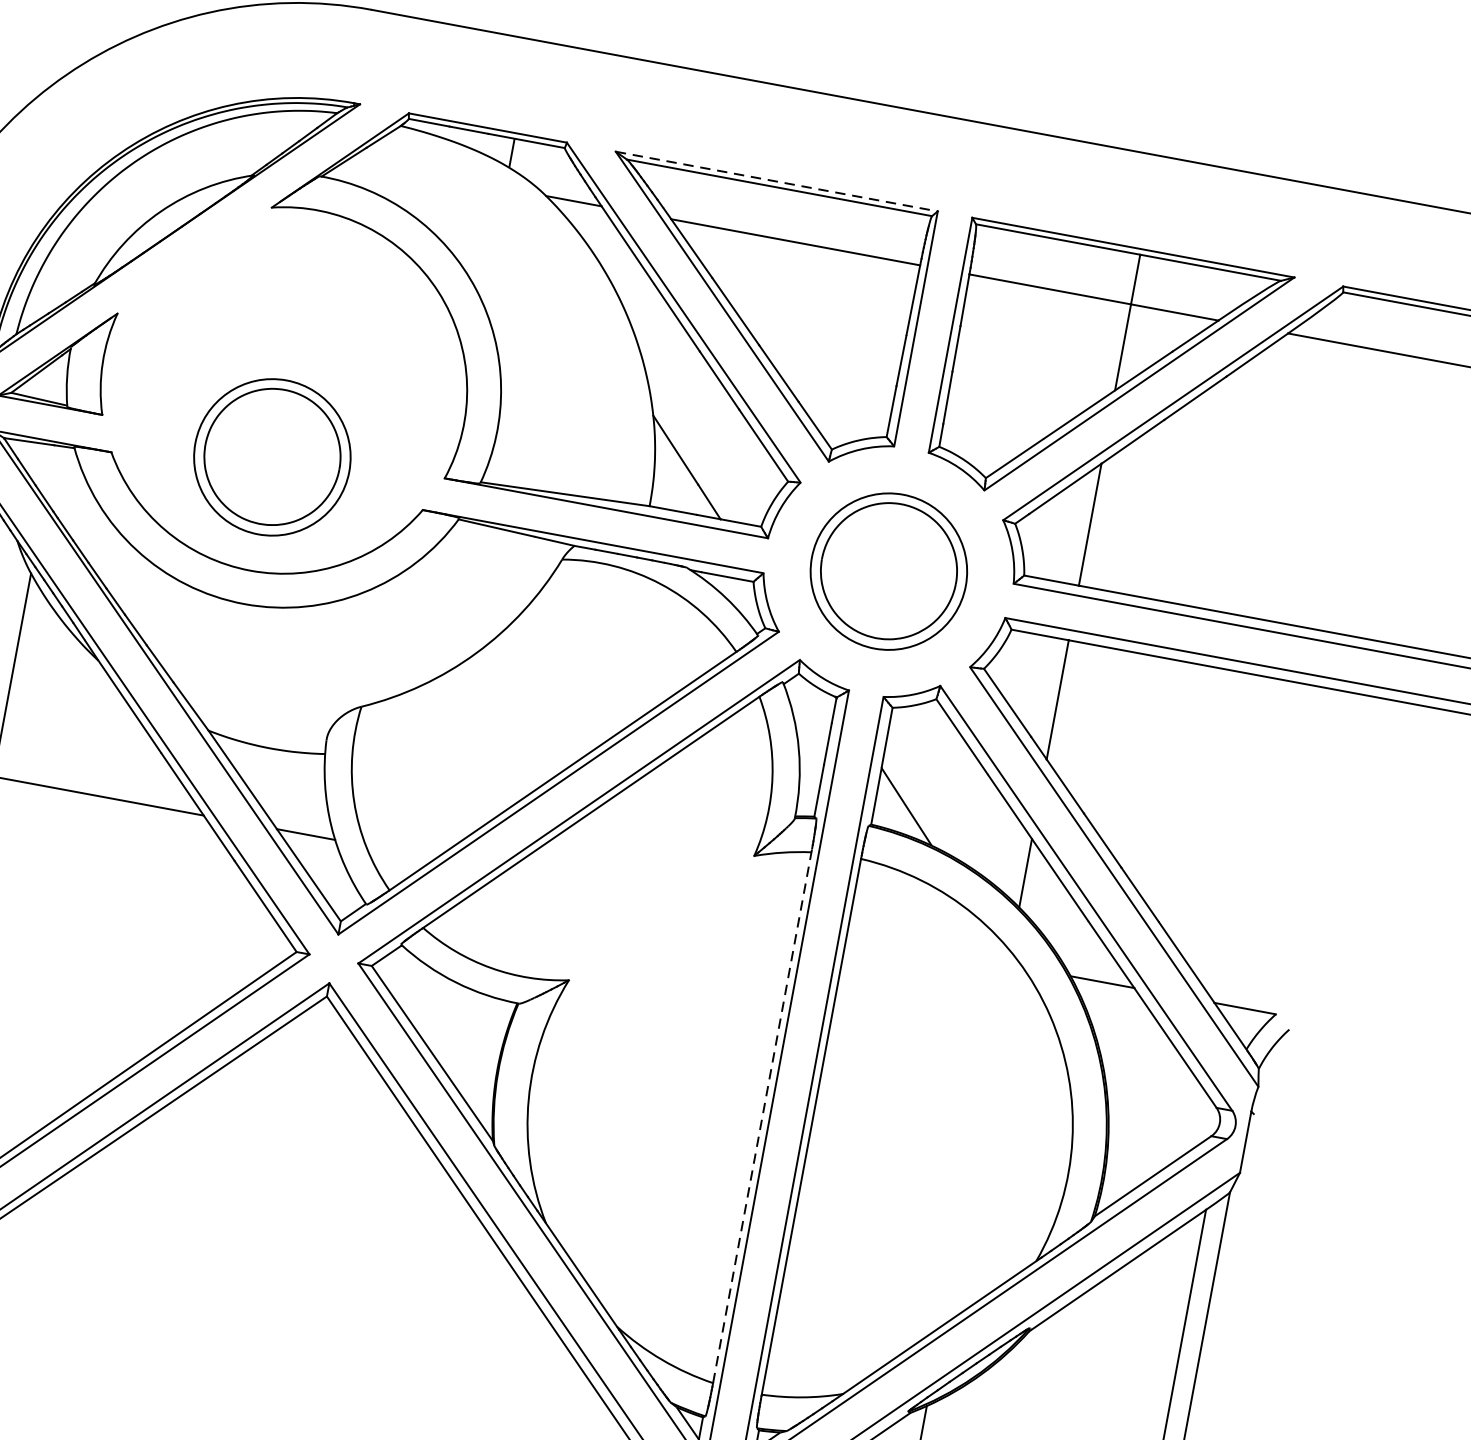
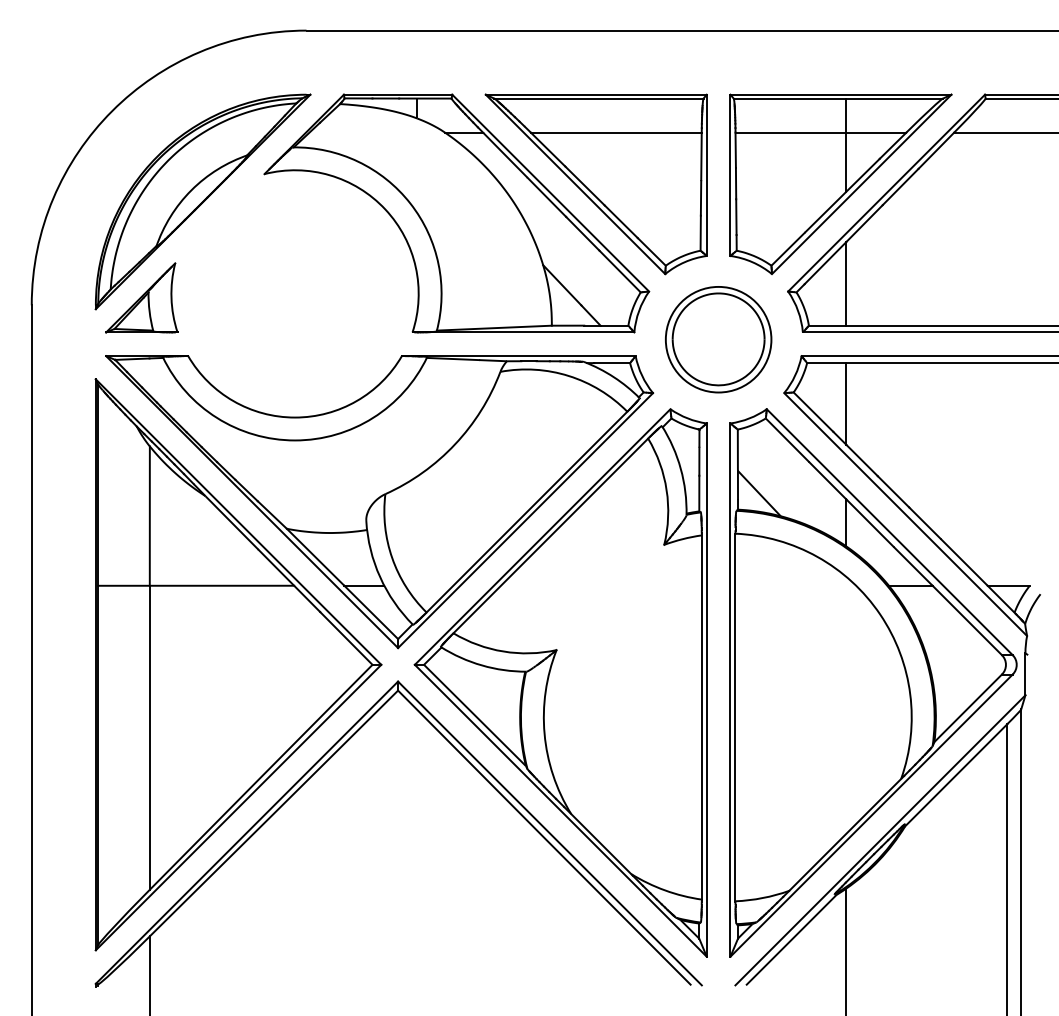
line: (777, 181) -> (596, 94), dashed -> solid
part: (272, 457) -> (295, 339), removed
line: (762, 1114) -> (701, 715), dashed -> solid

